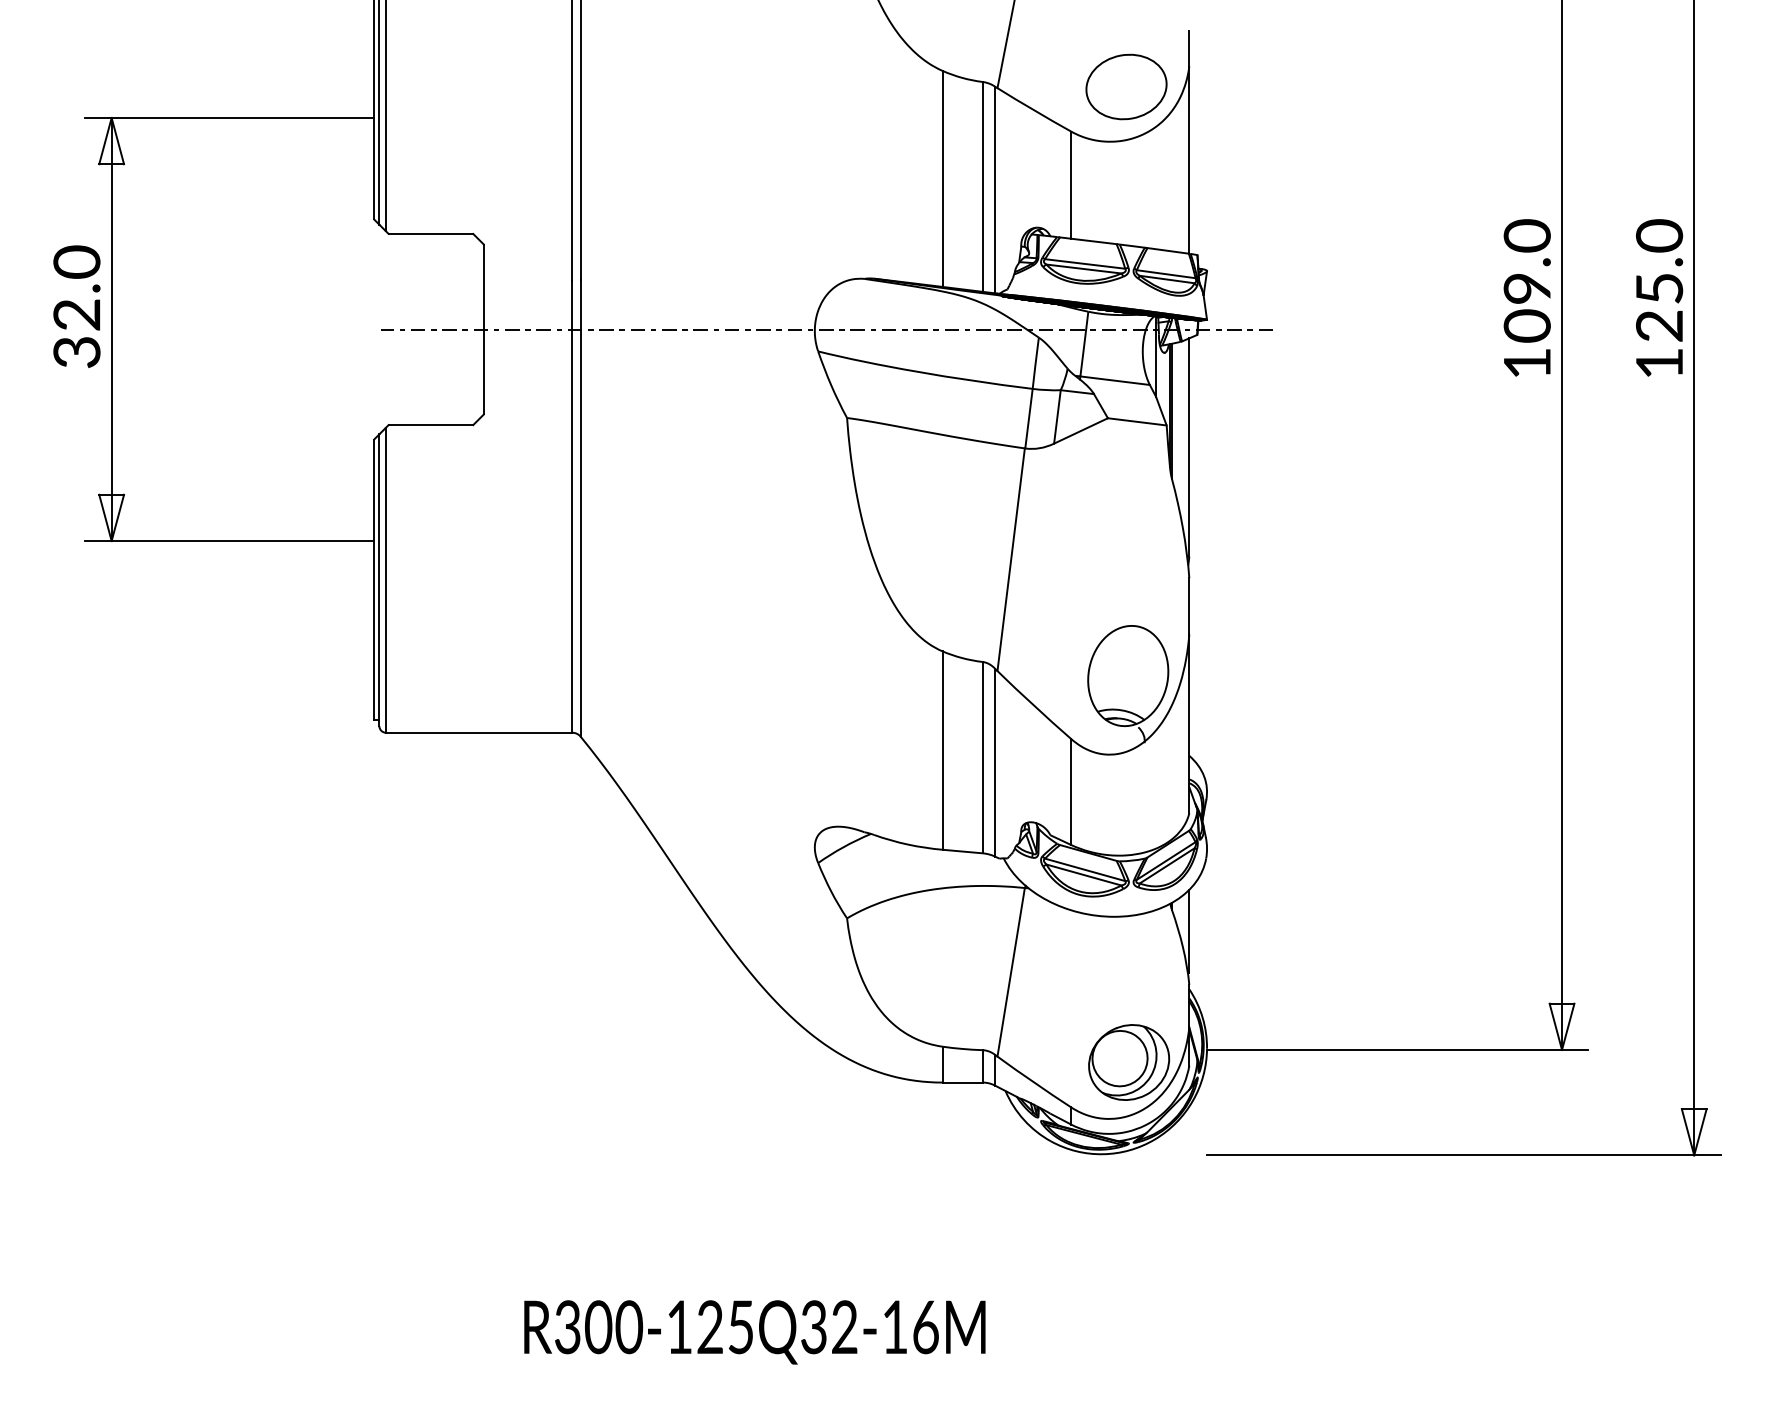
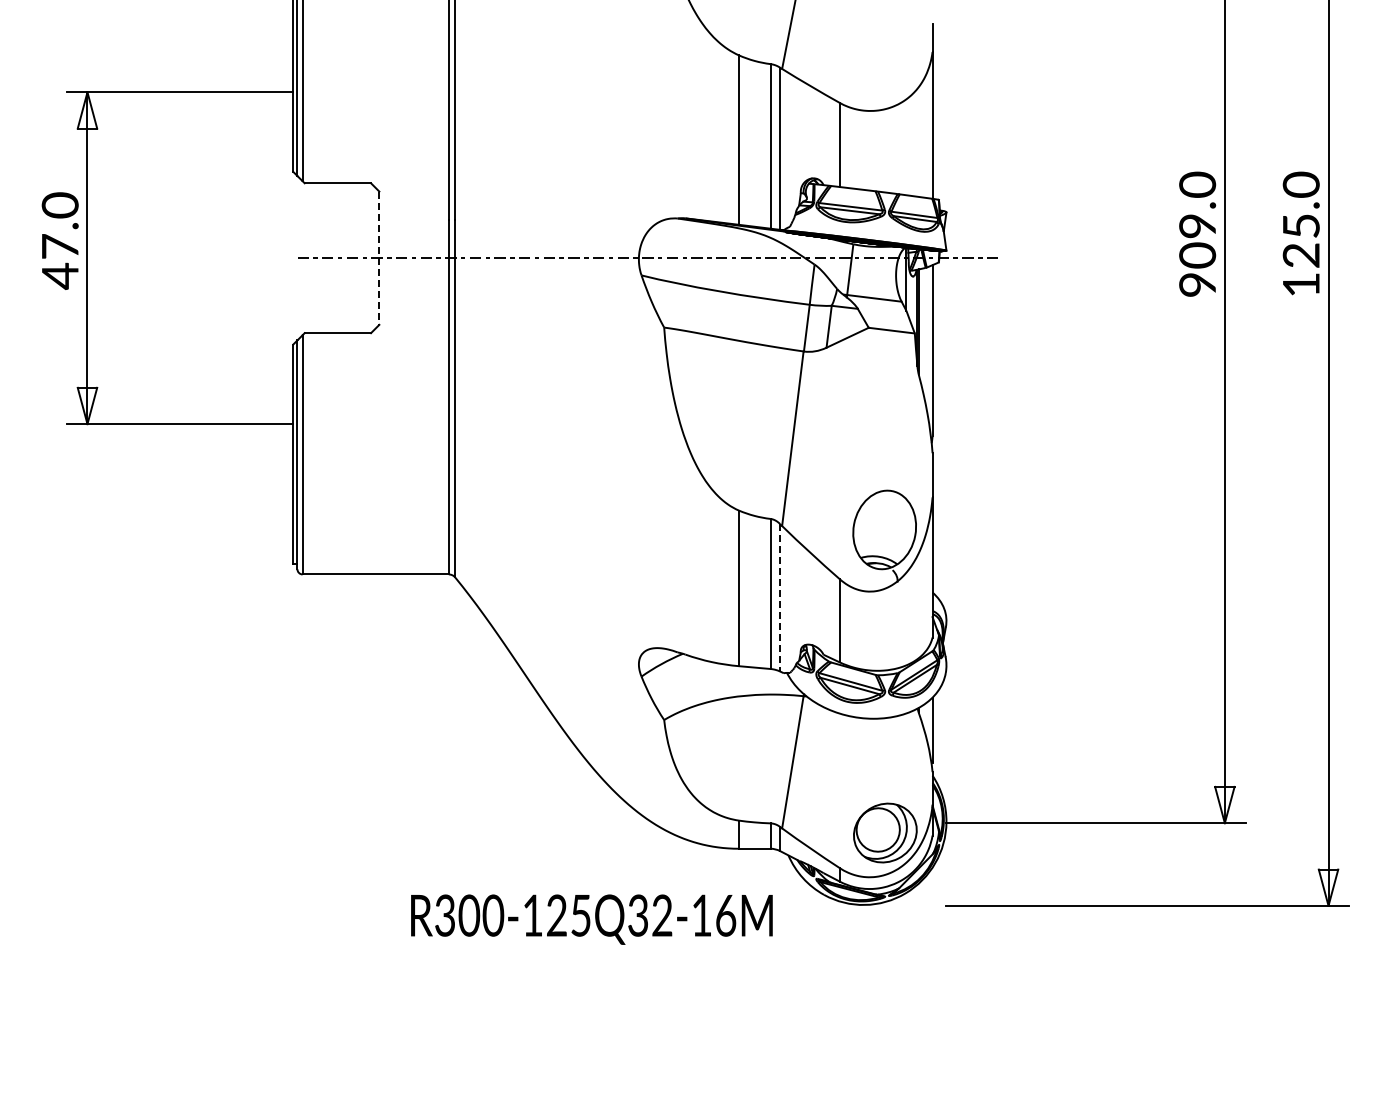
part: (1126, 86) -> (883, 67), removed
line: (484, 329) -> (379, 258), solid -> dashed
text: (75, 334) -> (59, 262), 32.0 -> 47.0
text: (1527, 363) -> (1197, 284), 109.0 -> 909.0
line: (995, 762) -> (780, 597), solid -> dashed
text: (754, 1332) -> (591, 919), moved

